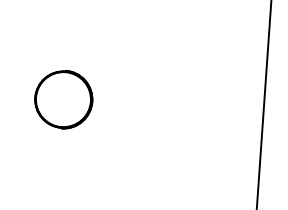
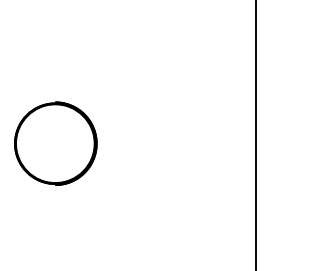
part: (63, 99) -> (55, 143), size x1.43

